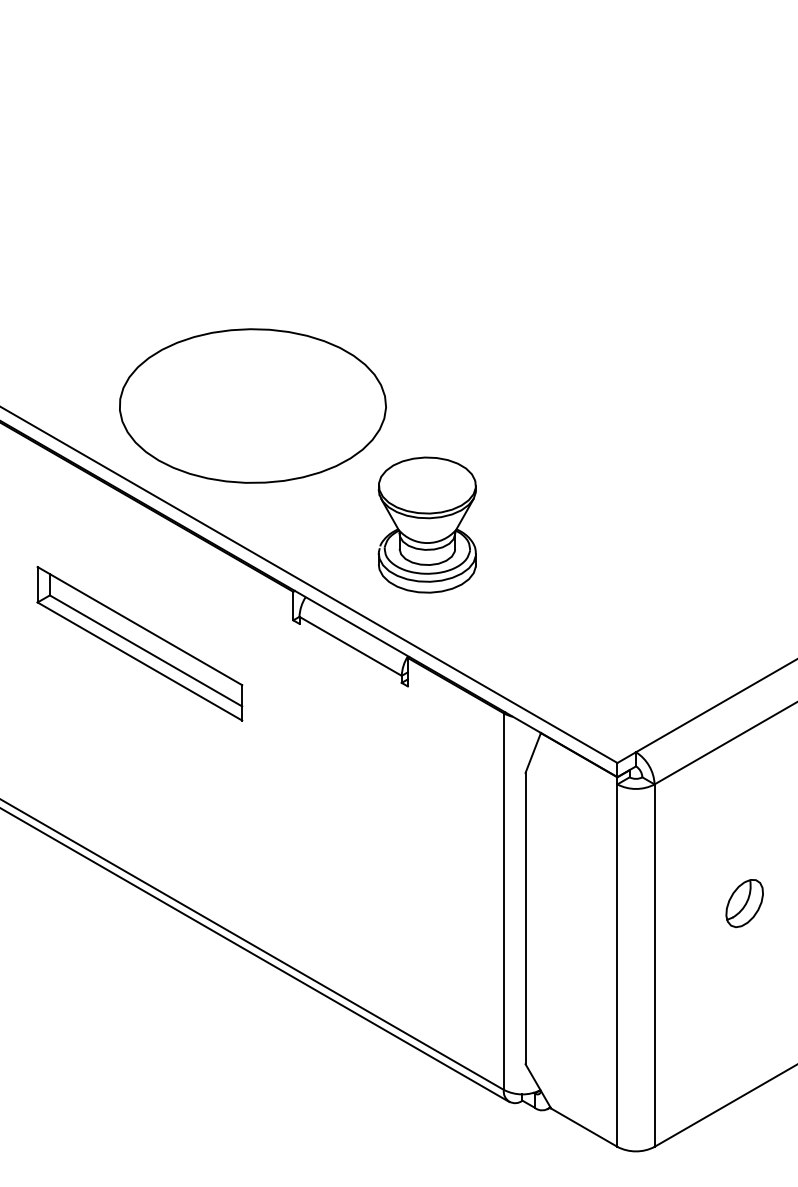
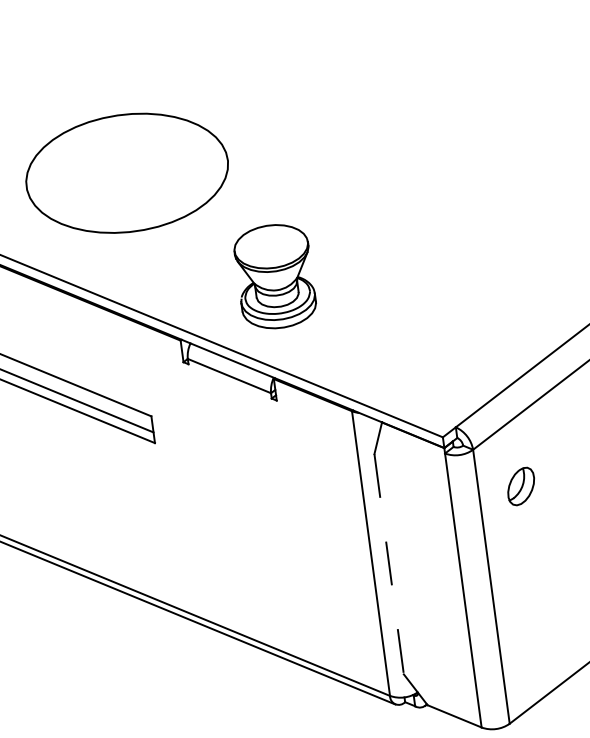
part: (252, 405) -> (126, 172), moved
part: (744, 903) -> (521, 486), moved
line: (525, 918) -> (389, 564), solid -> dashed

